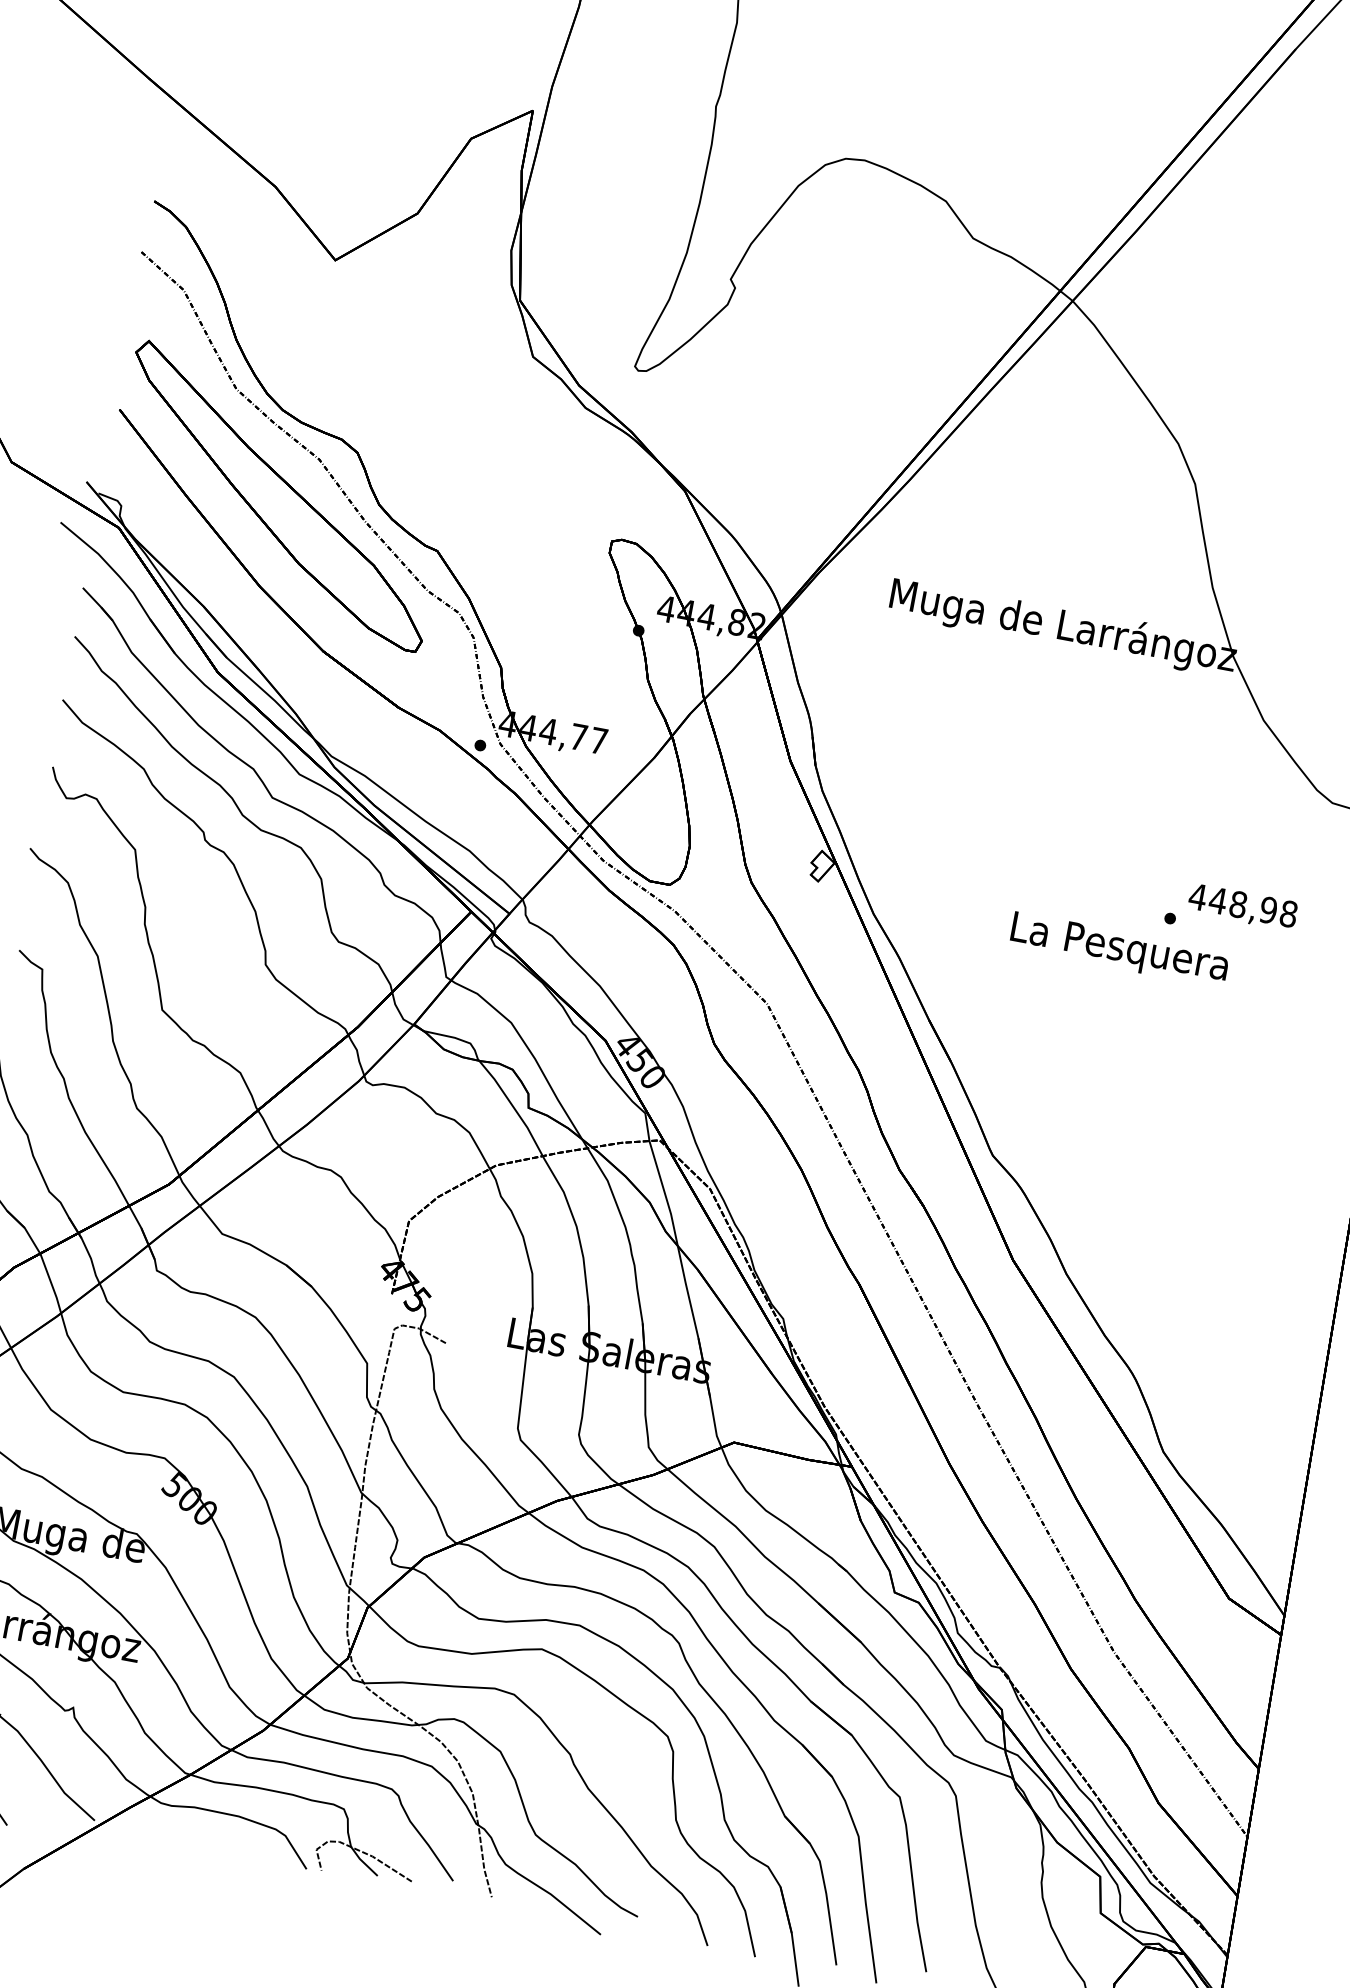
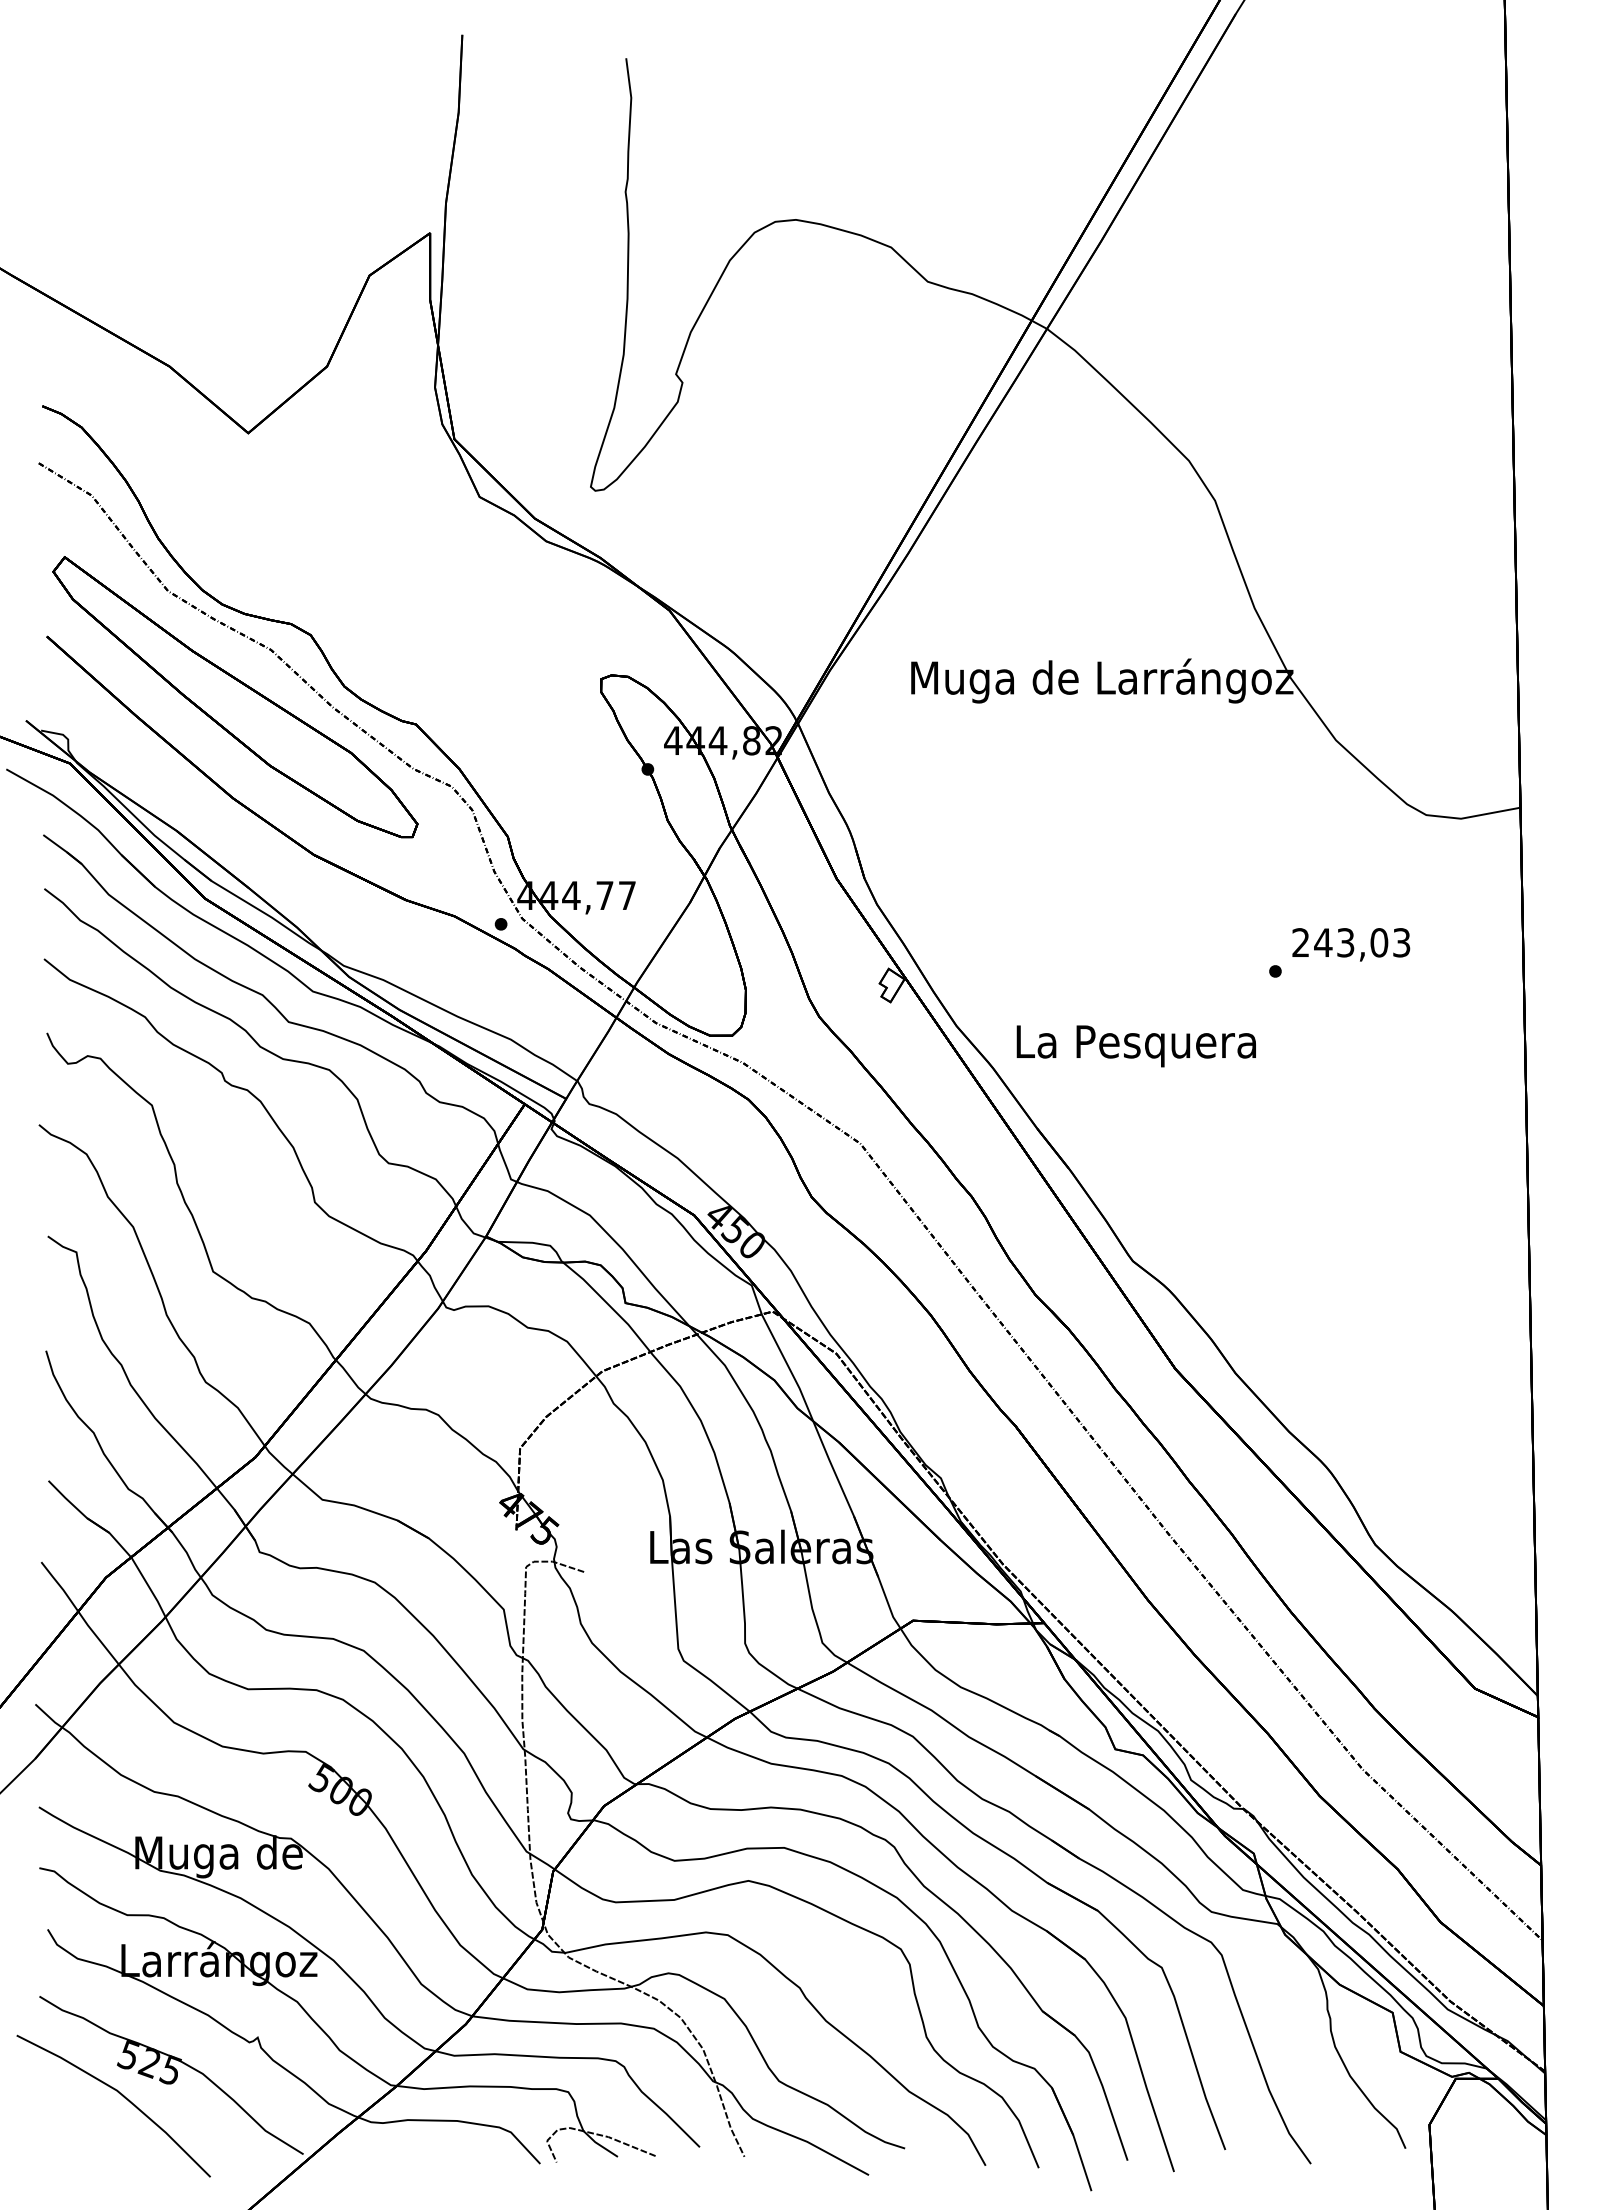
text: (1242, 905) -> (1350, 942), 448,98 -> 243,03
text: (1118, 950) -> (1135, 1046), moved

